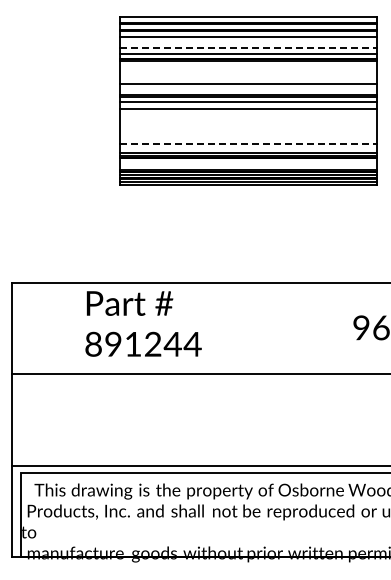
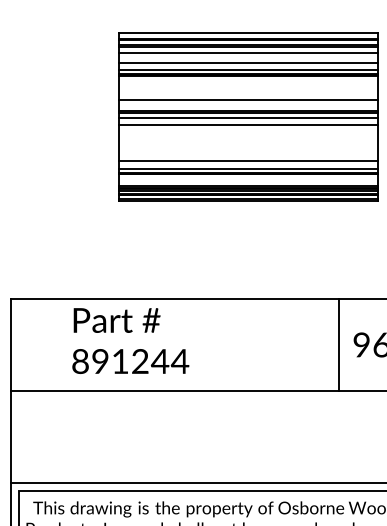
line: (248, 47) -> (248, 63), dashed -> solid
line: (248, 144) -> (248, 160), dashed -> solid
text: (143, 323) -> (130, 340), moved
line: (338, 328) -> (338, 345), added

